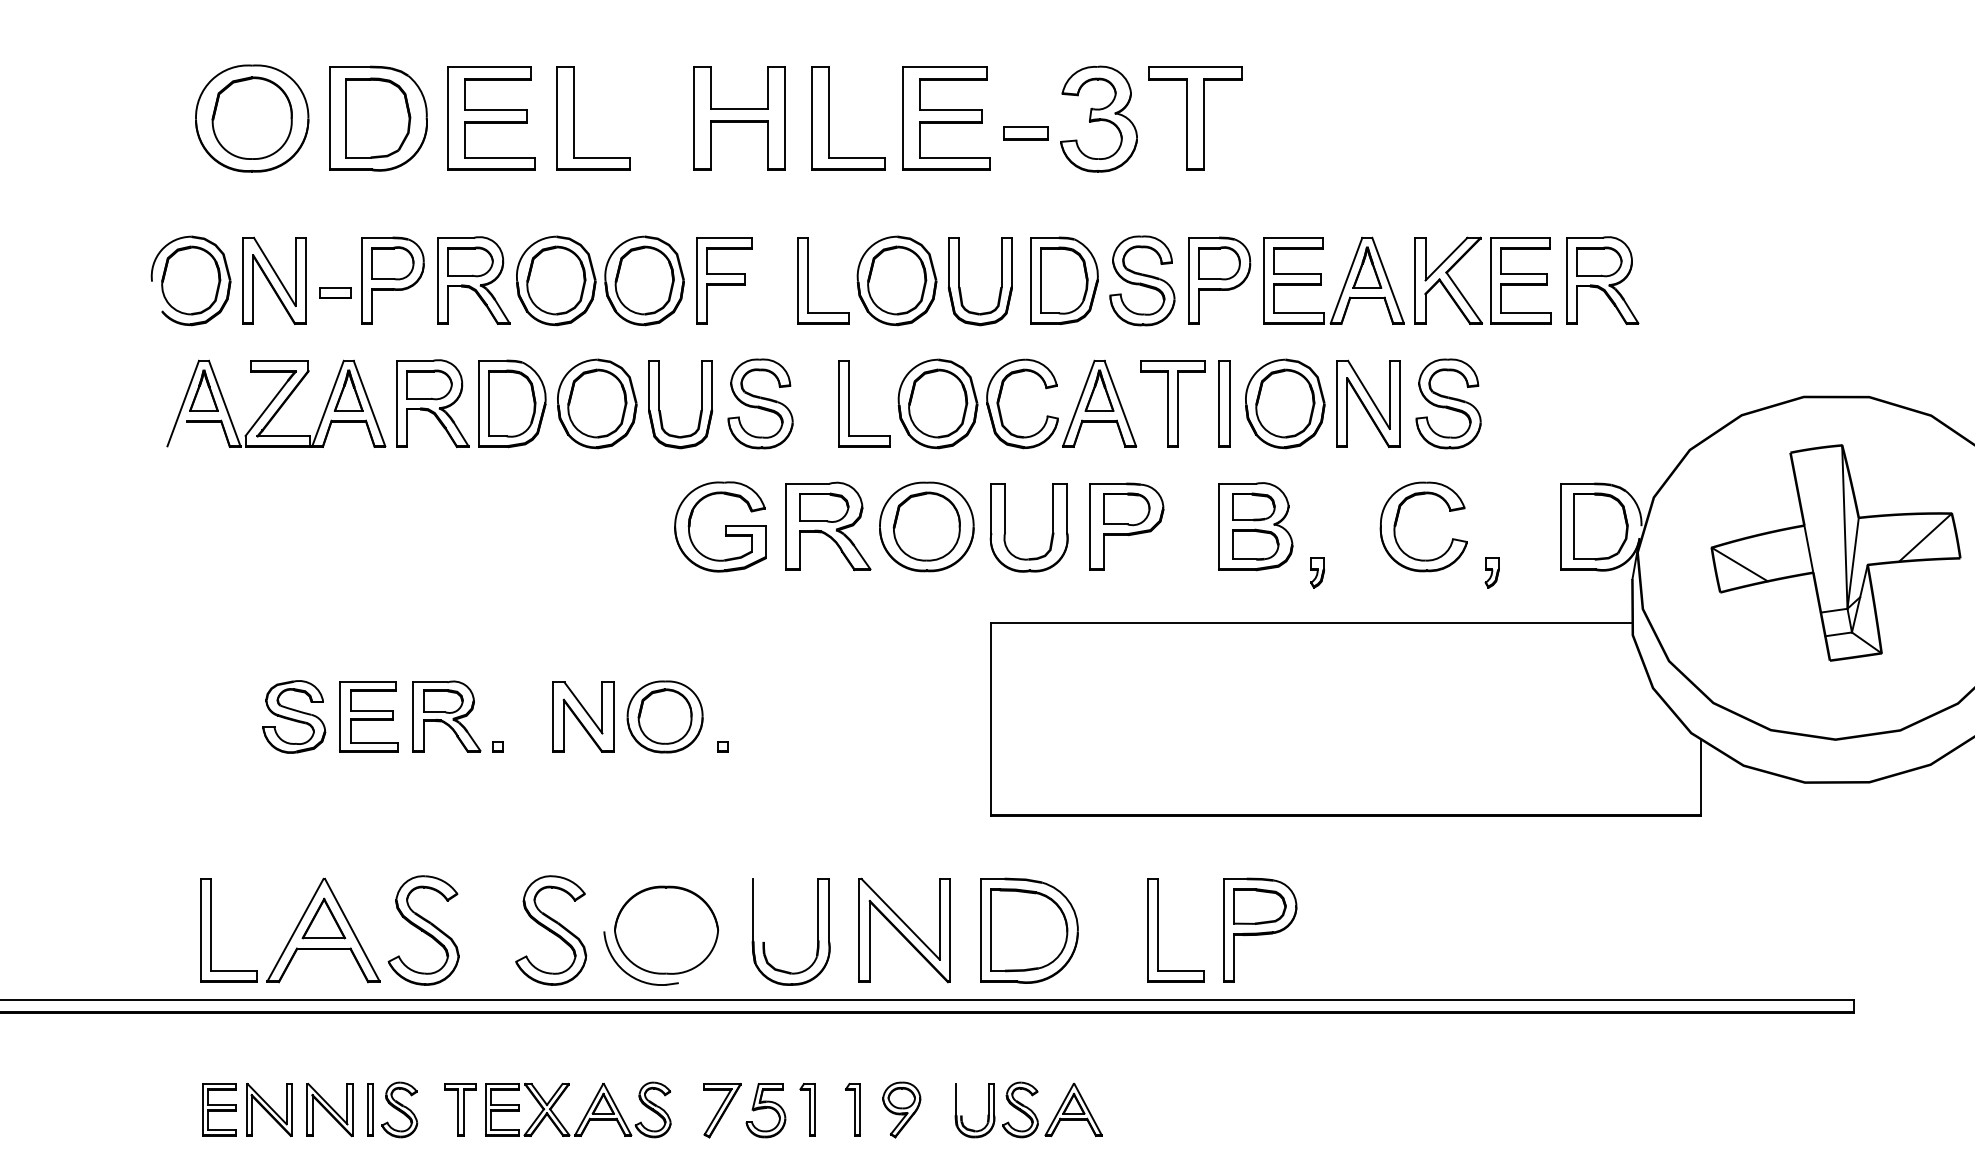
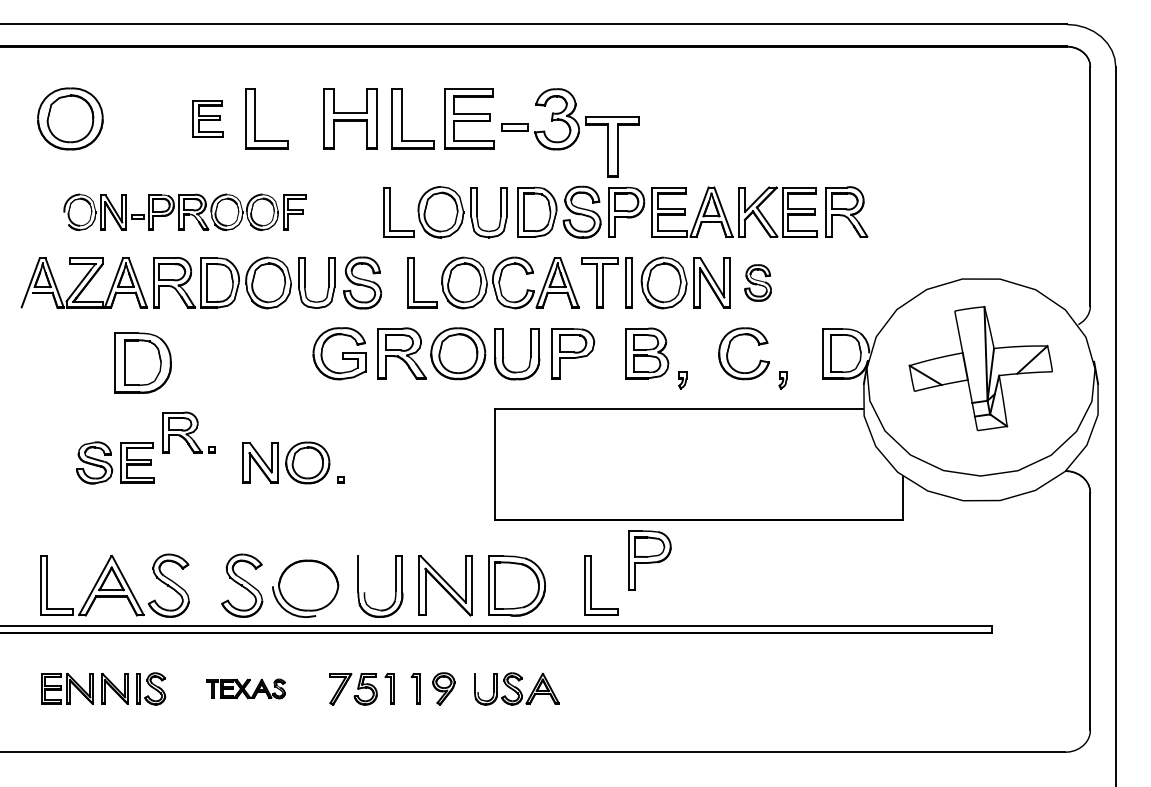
part: (377, 117) -> (142, 362), moved
part: (490, 117) -> (207, 118), size x0.6
part: (1195, 117) -> (612, 146), moved
part: (450, 281) -> (184, 212), size x0.7
part: (1447, 403) -> (757, 282), size x0.7
part: (457, 716) -> (188, 432), moved
part: (1259, 930) -> (649, 560), moved
part: (556, 1109) -> (245, 688), size x0.6

